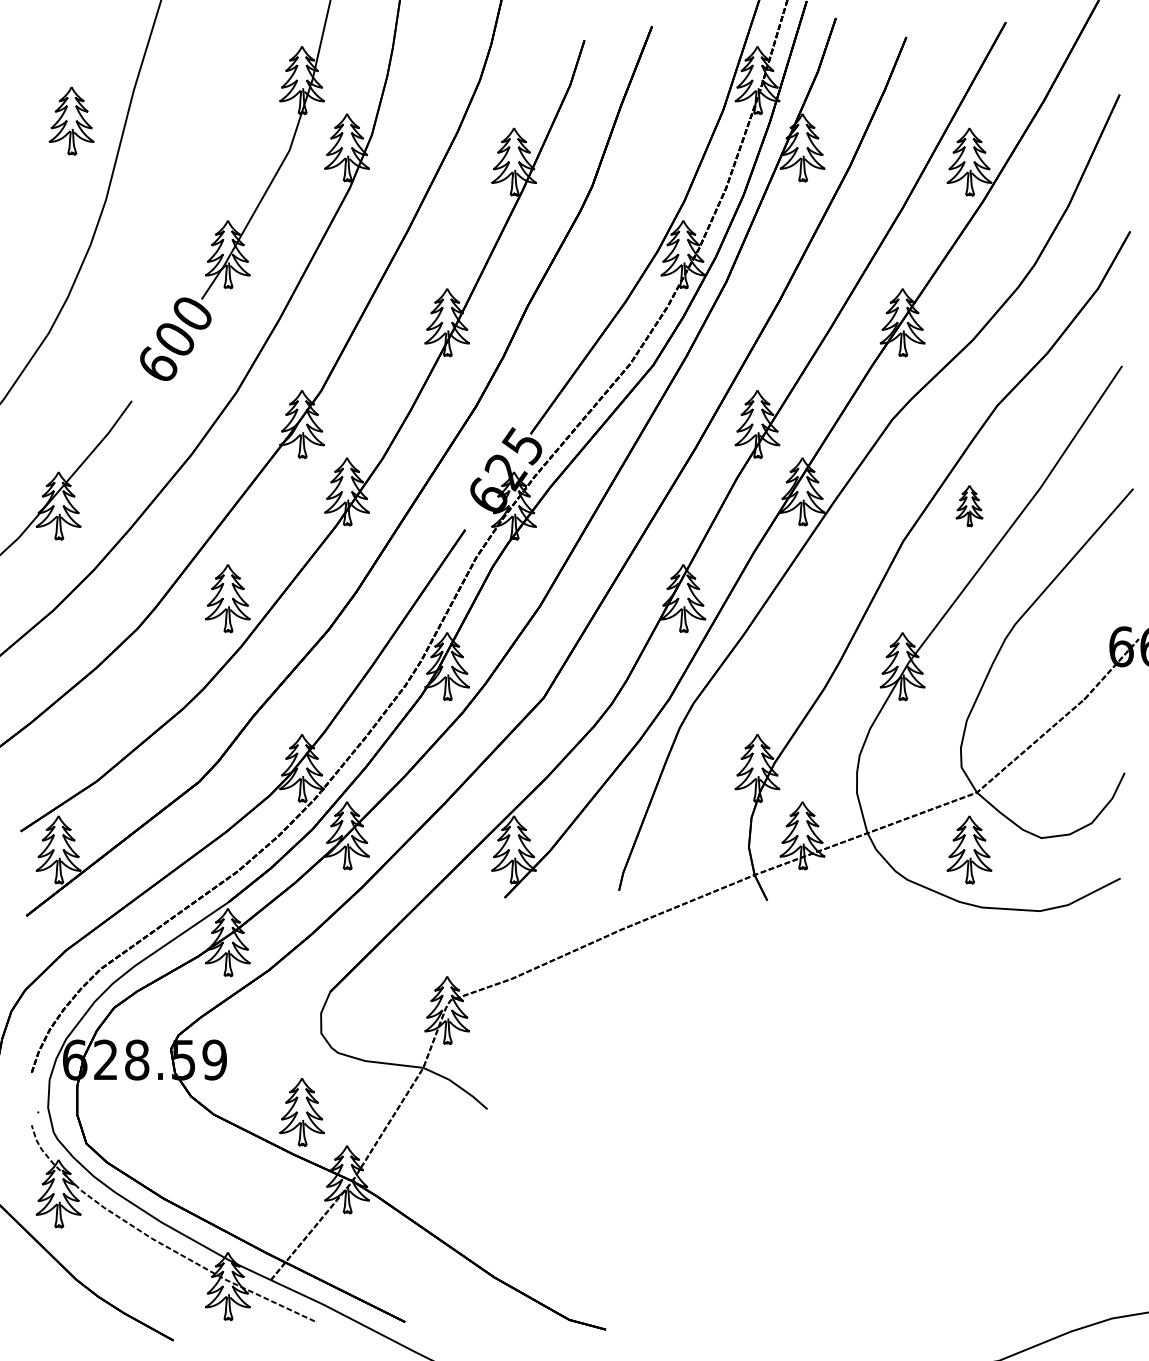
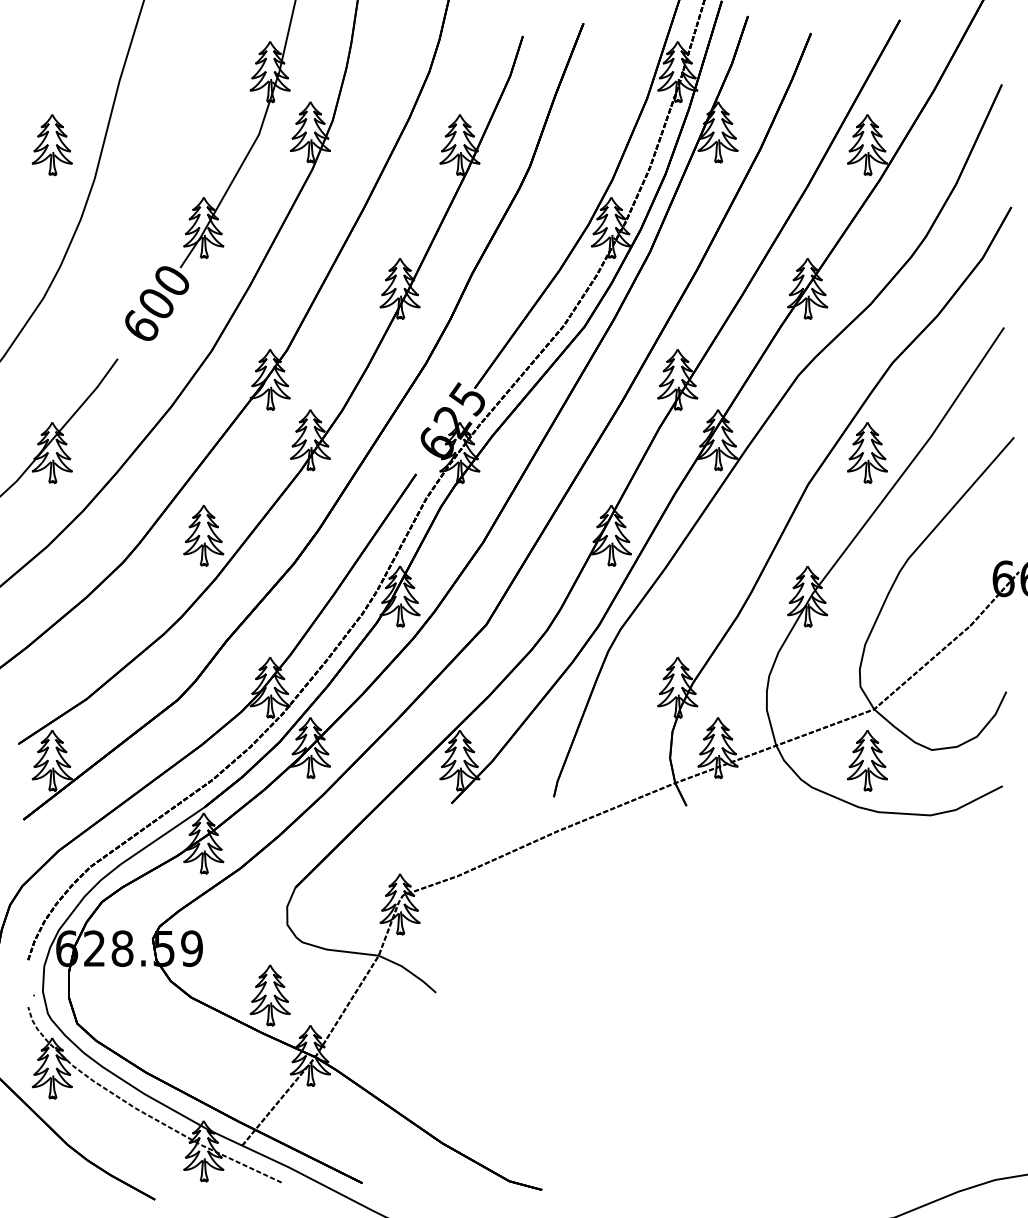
part: (71, 120) -> (52, 144), moved
part: (969, 505) -> (867, 452), size x1.67

